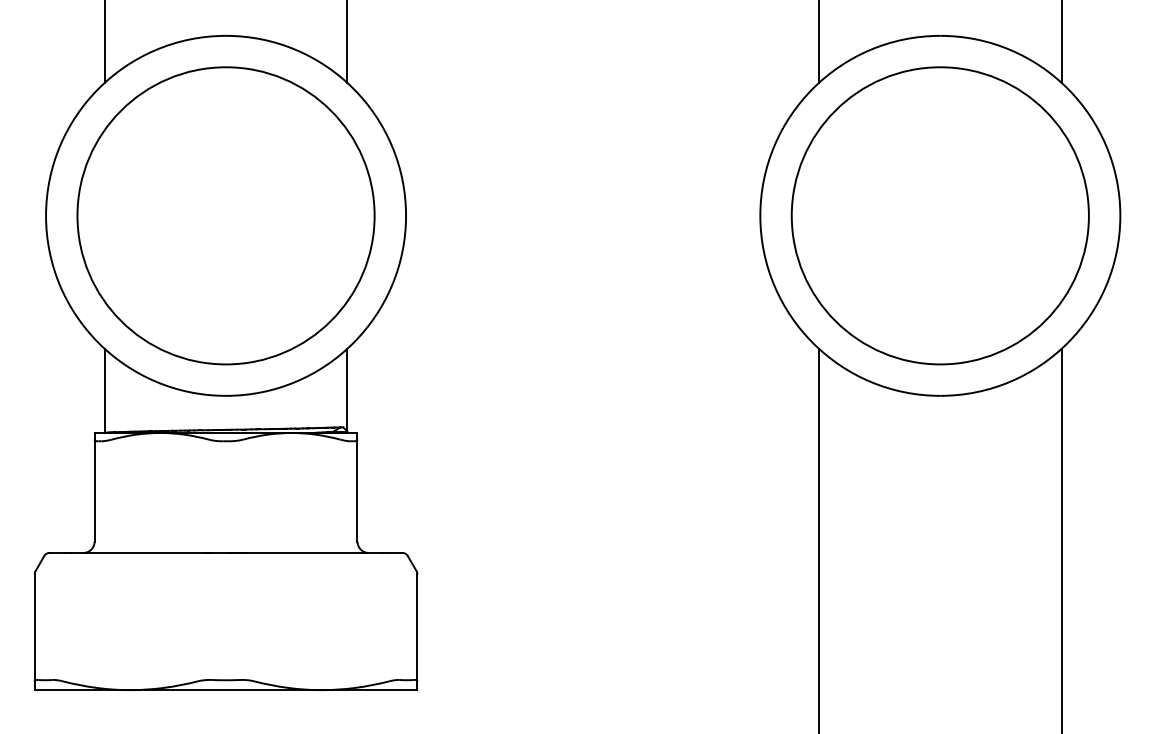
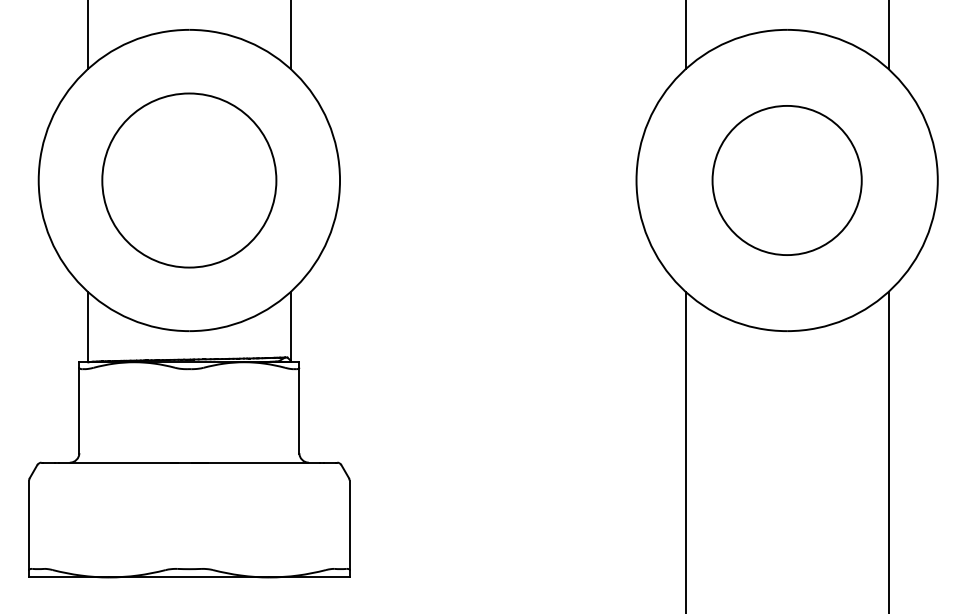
circle: (225, 215) -> (188, 180), size x0.7
circle: (939, 215) -> (786, 180), size x0.6

